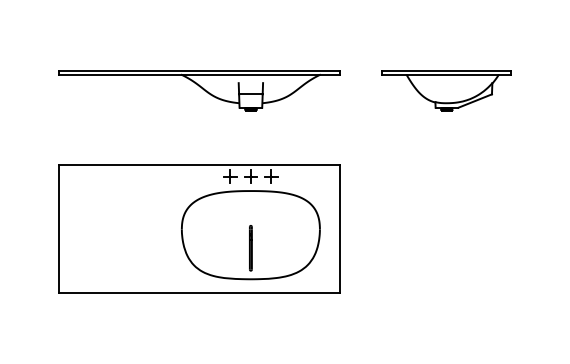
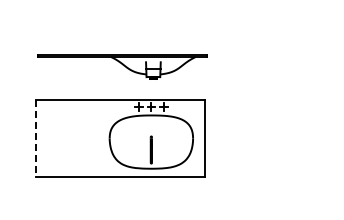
part: (199, 90) -> (122, 66), moved
part: (446, 90) -> (269, 54), removed
line: (58, 229) -> (35, 138), solid -> dashed

